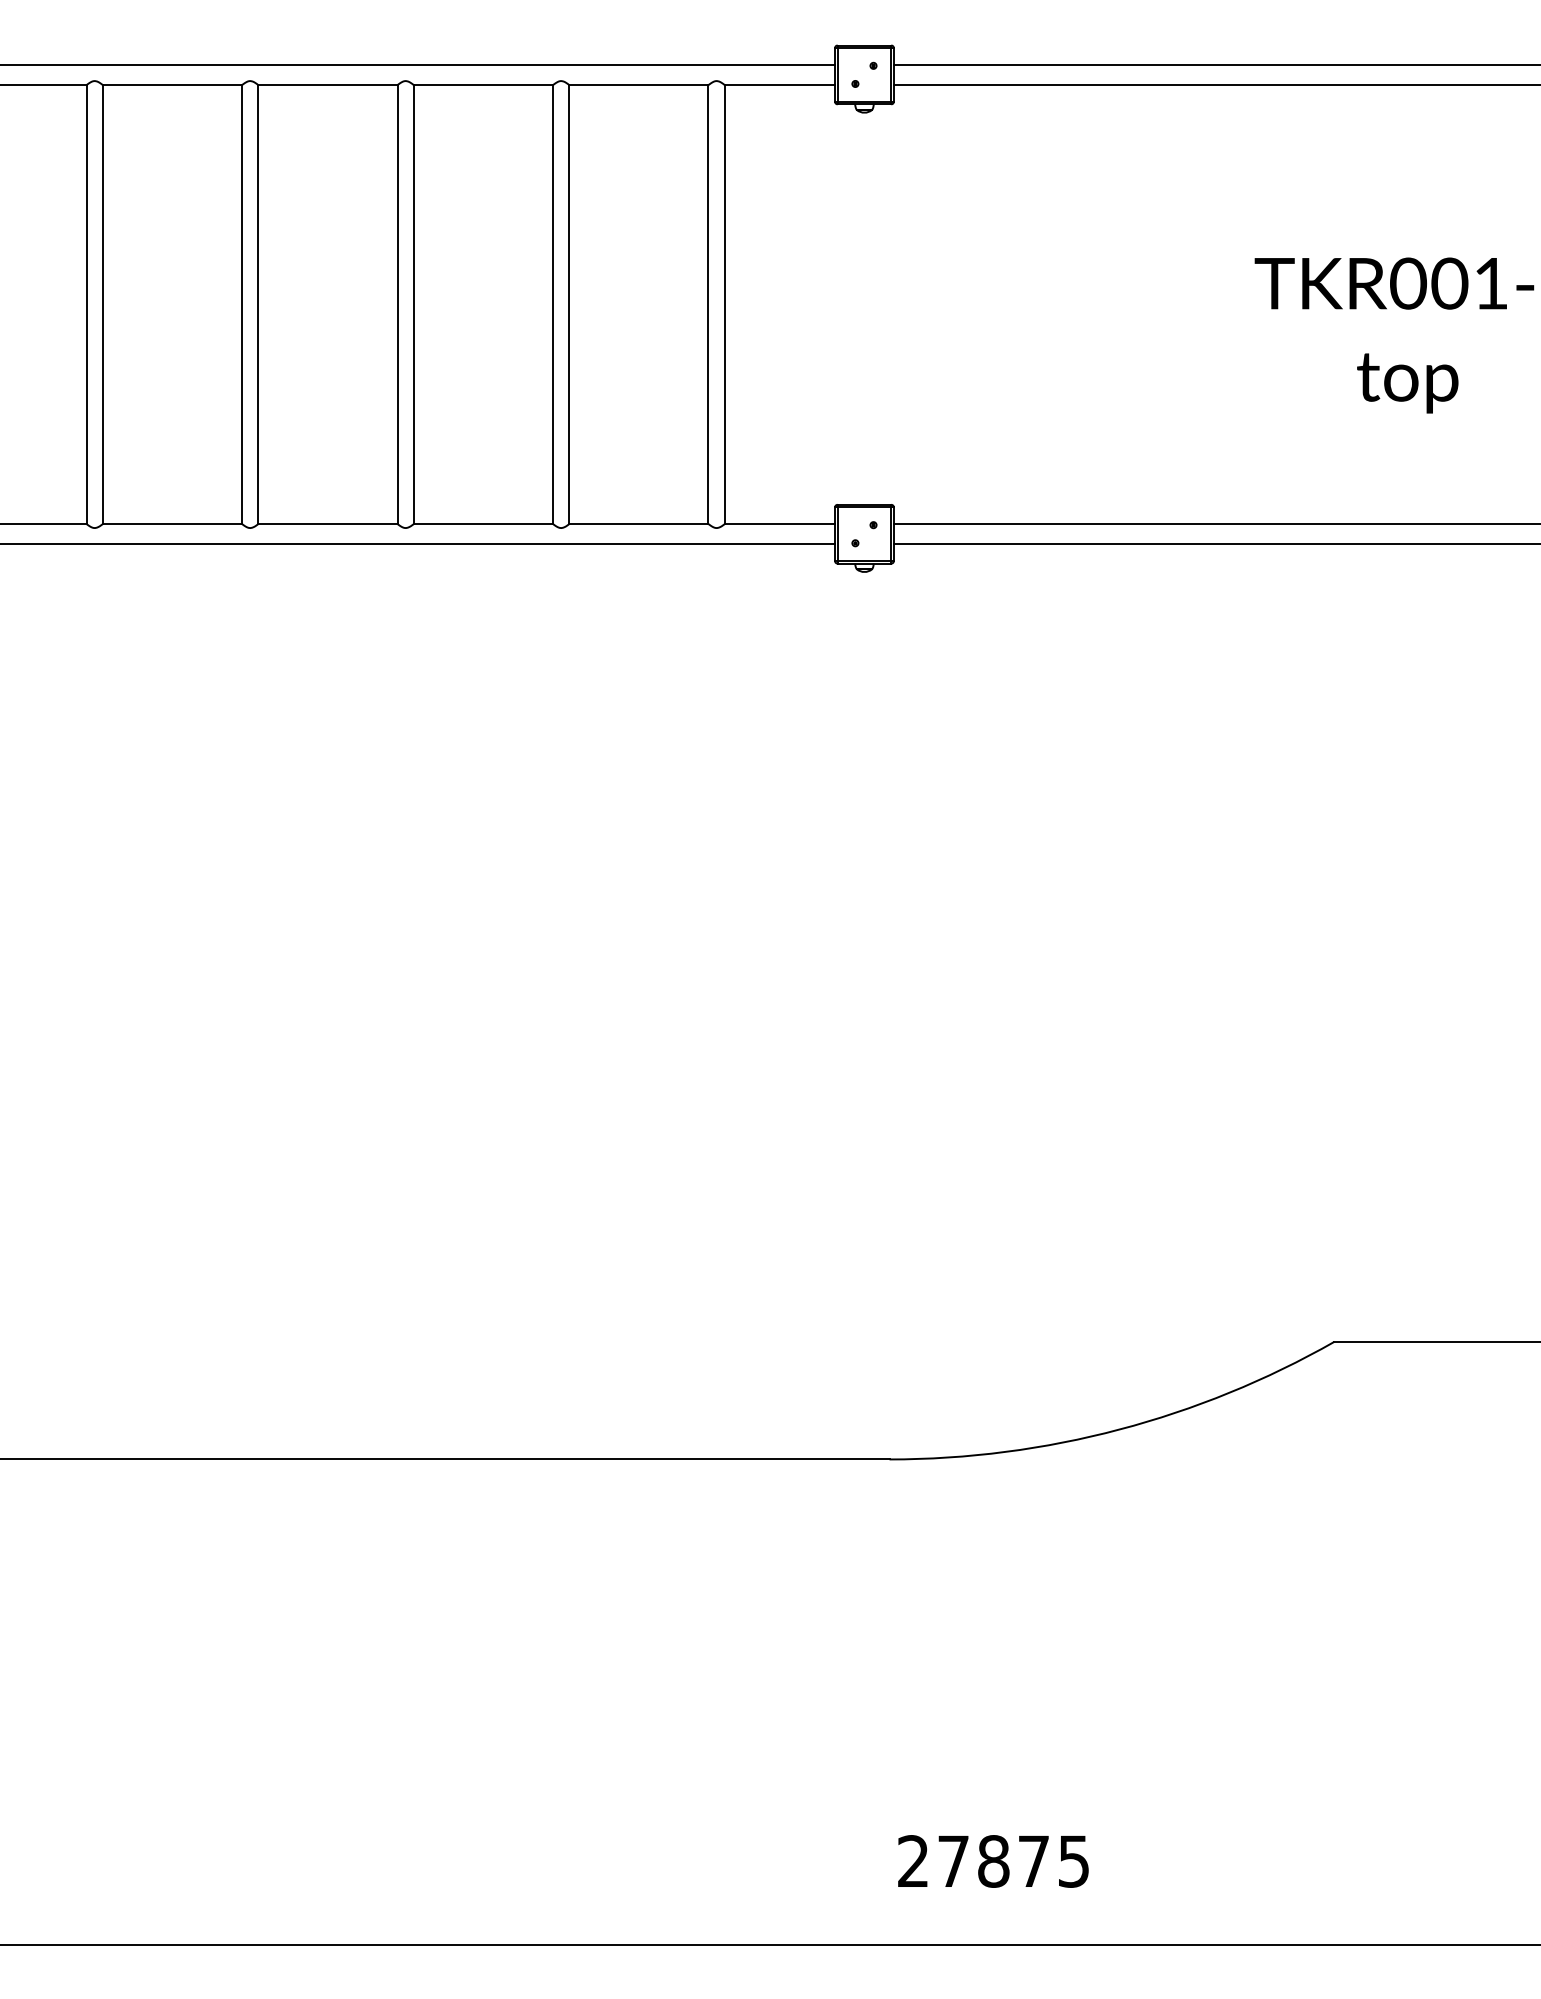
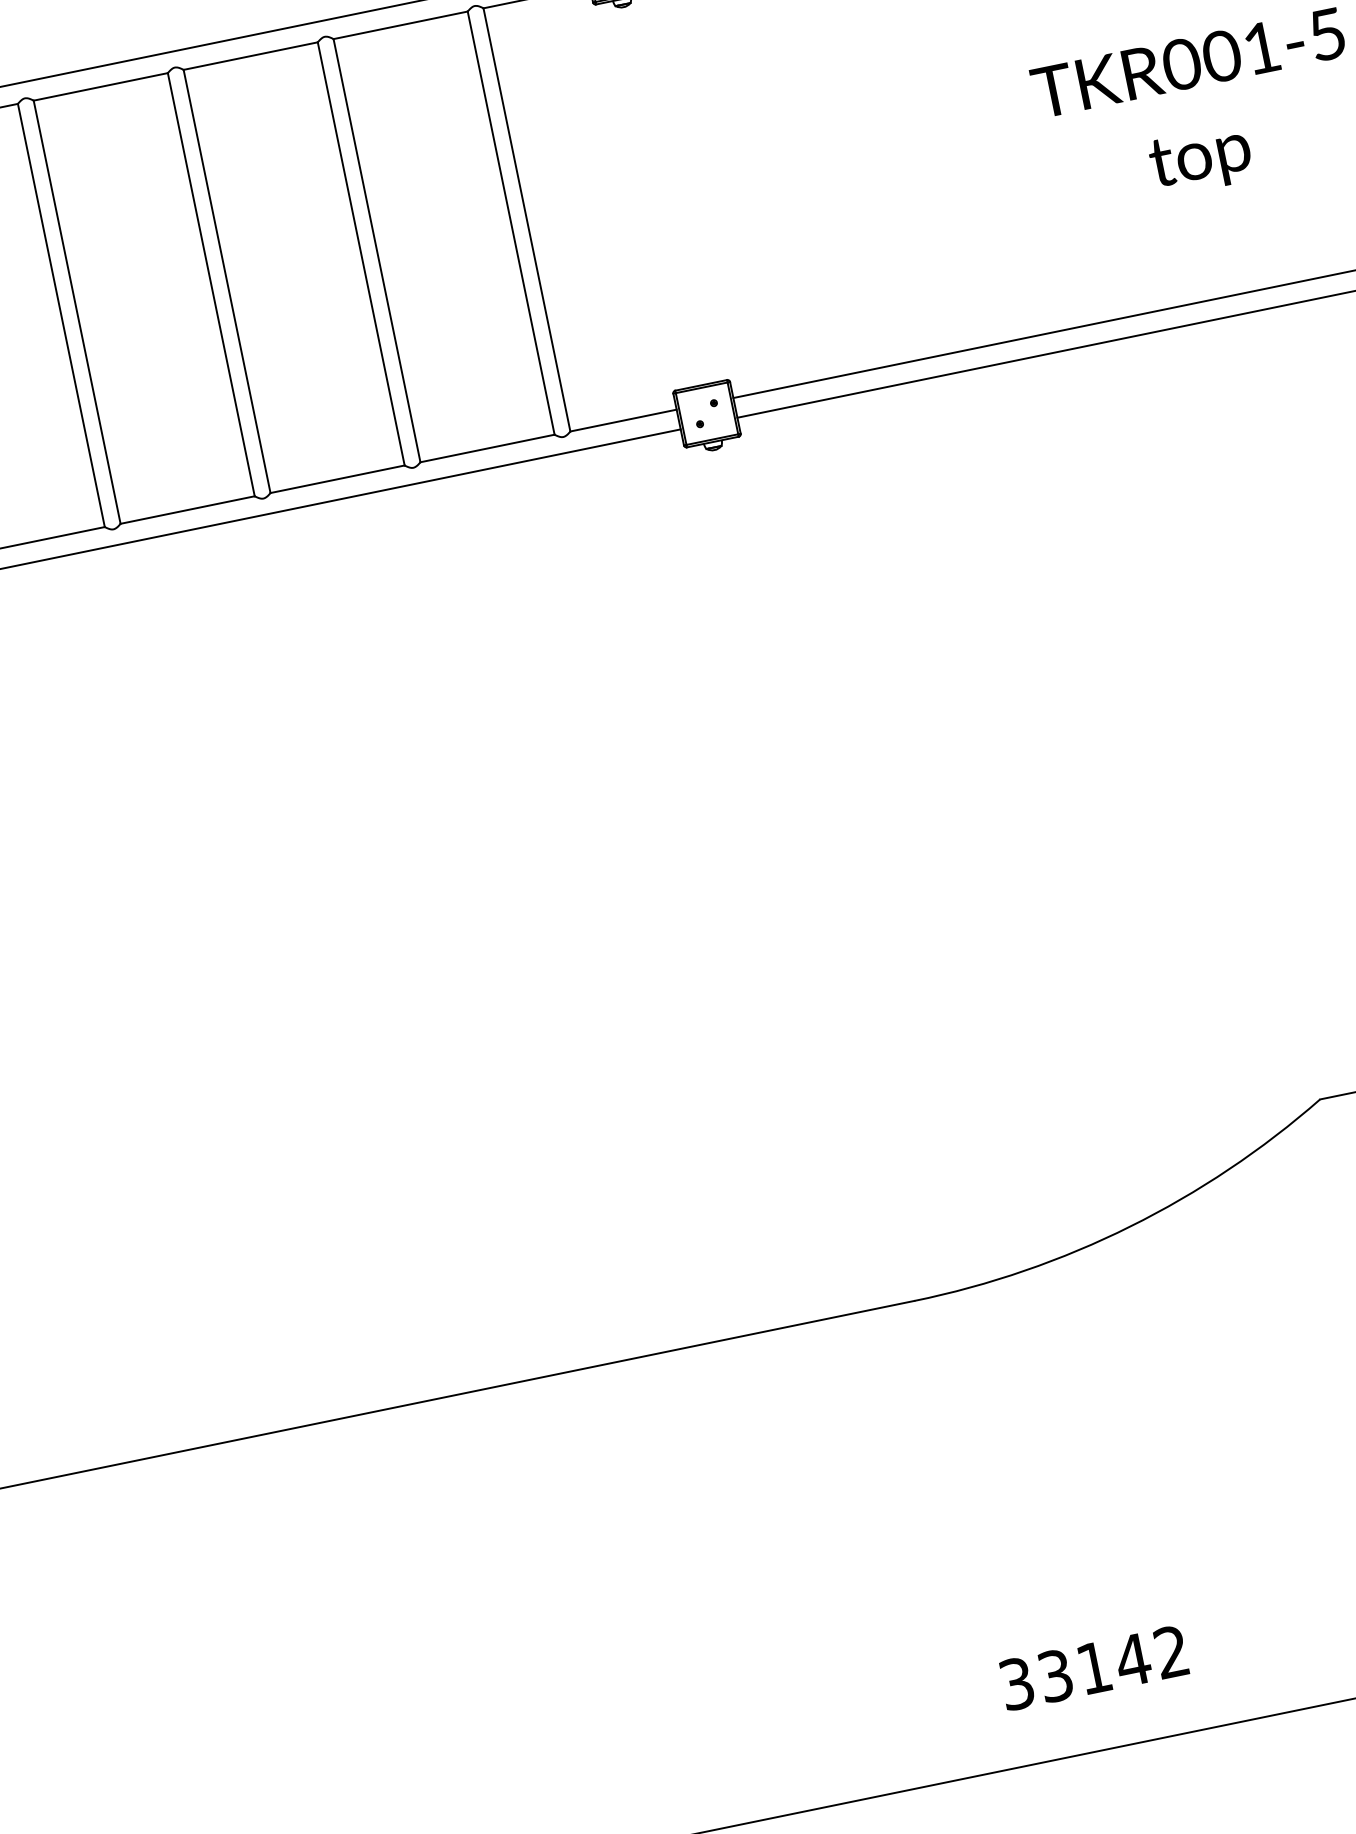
text: (993, 1861) -> (1094, 1668), 27875 -> 33142

